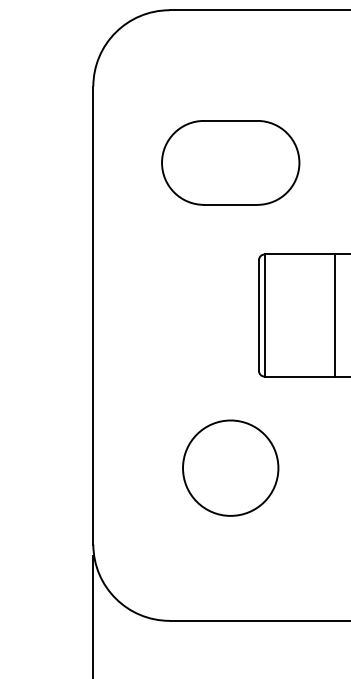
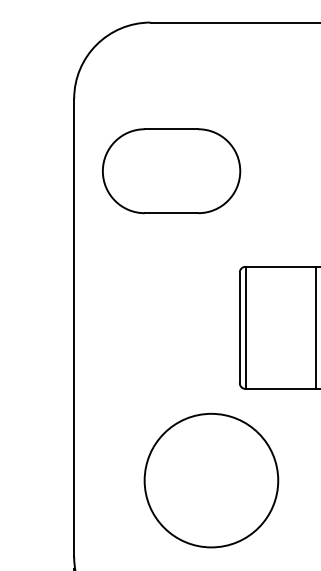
part: (230, 162) -> (171, 170), moved
circle: (230, 467) -> (211, 479), size x1.4

